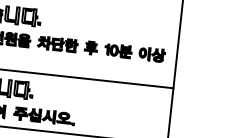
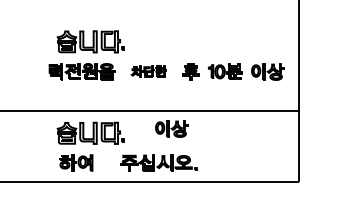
part: (57, 44) -> (148, 71), size x0.7
part: (70, 91) -> (171, 128), added
part: (43, 115) -> (158, 162), moved

